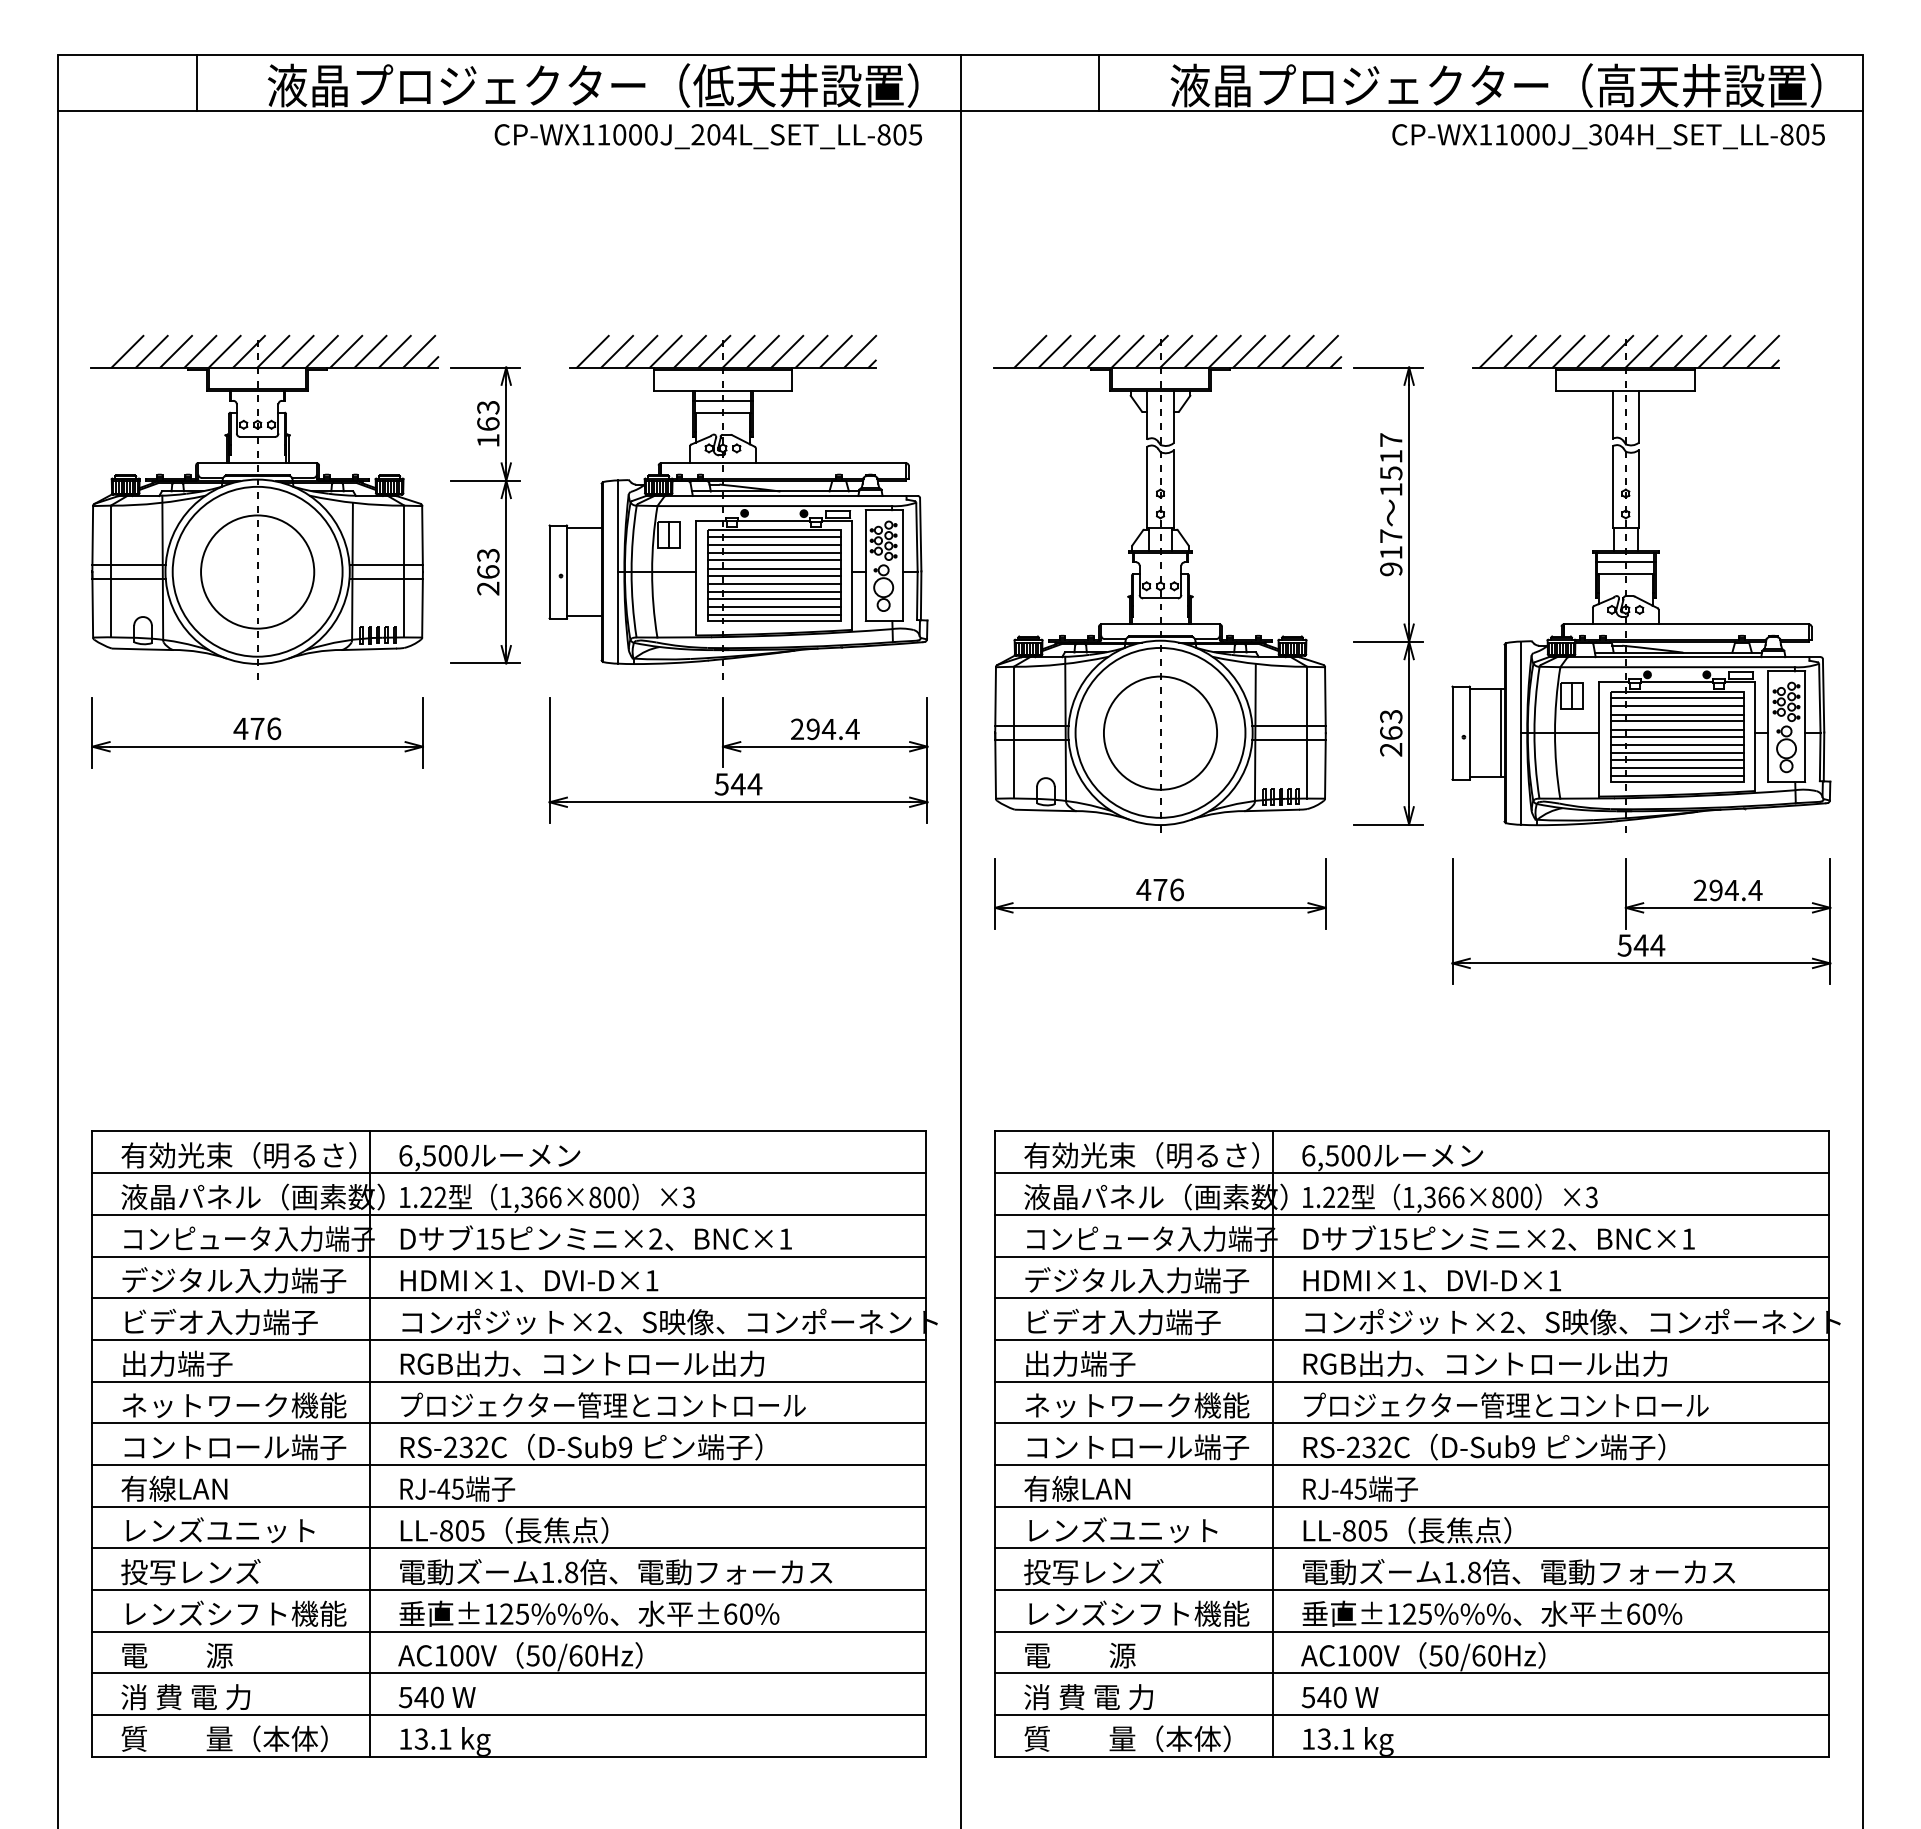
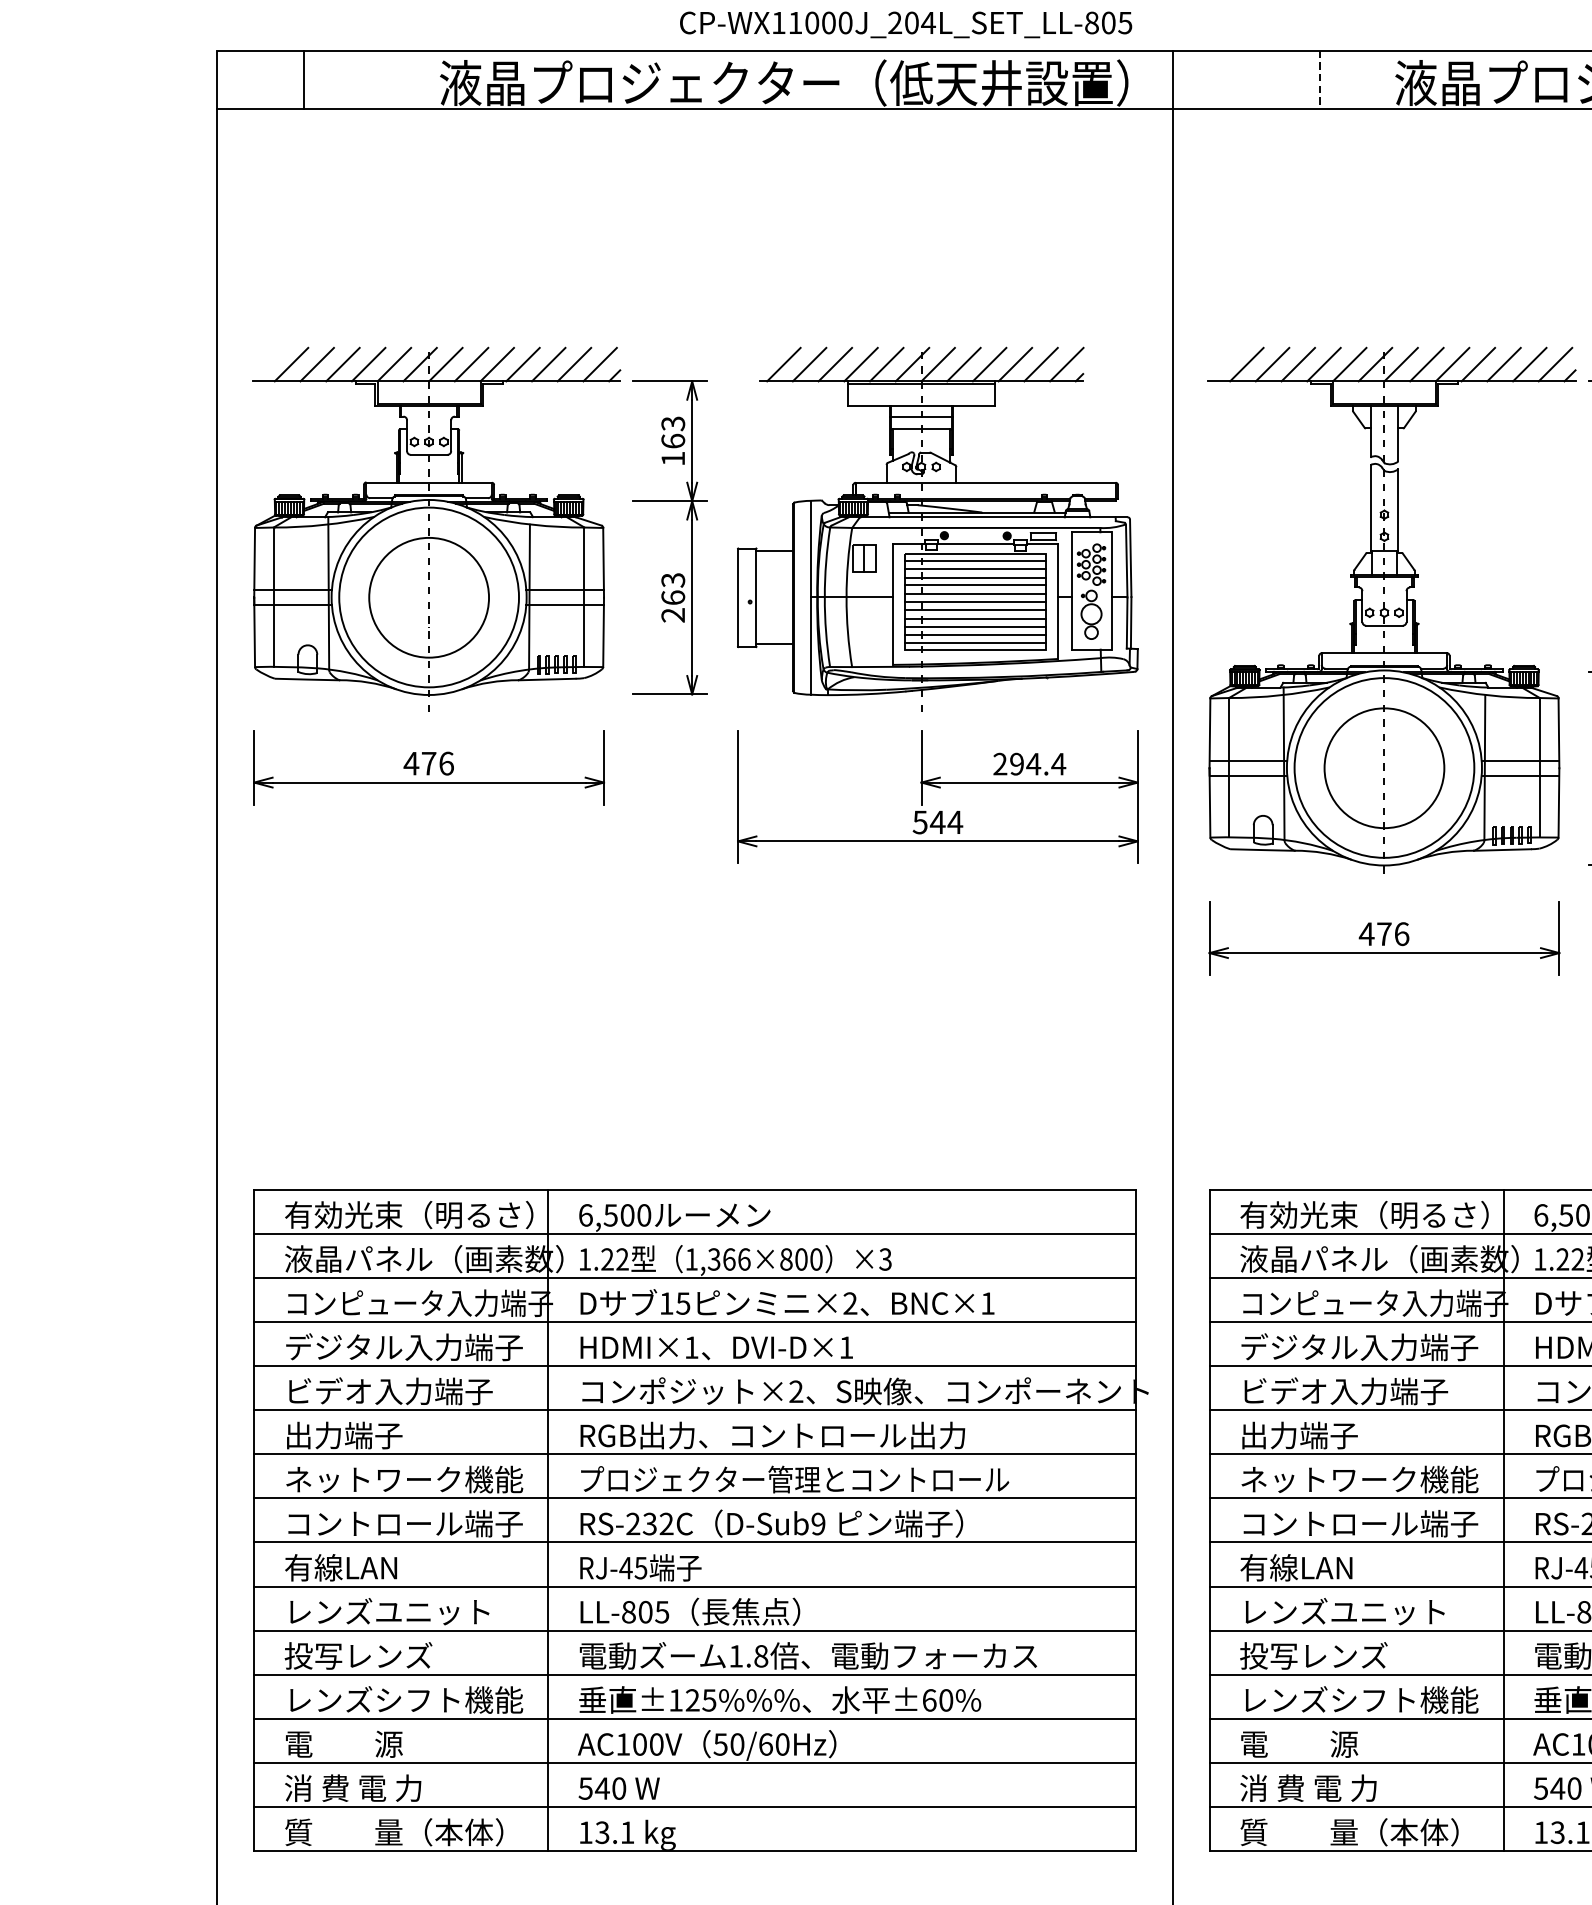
line: (196, 82) -> (304, 79), moved
line: (1099, 82) -> (1319, 79), solid -> dashed
text: (707, 136) -> (905, 24), moved

